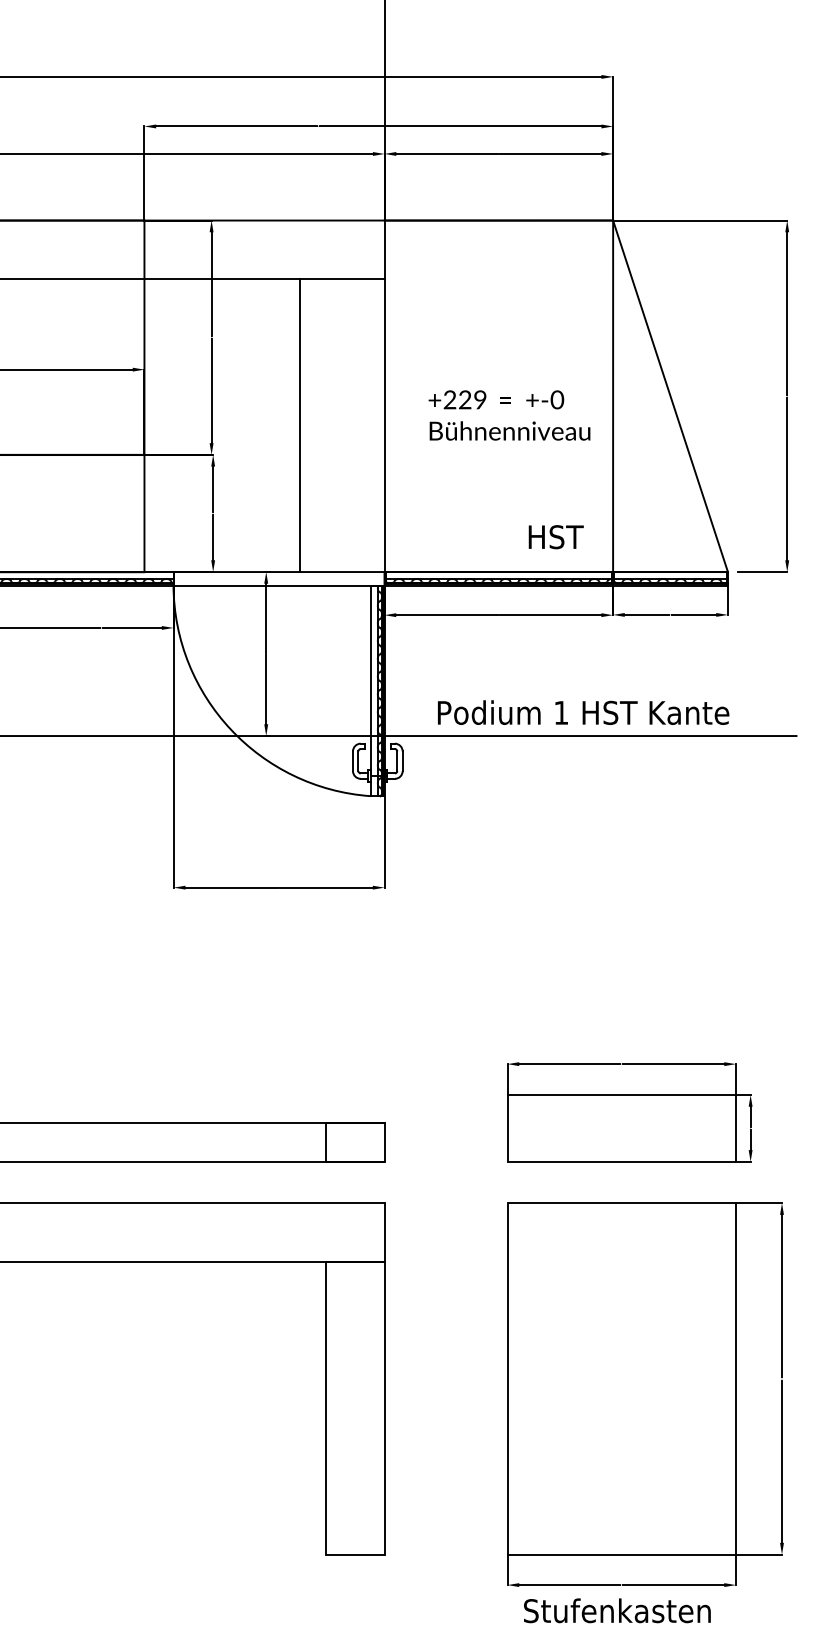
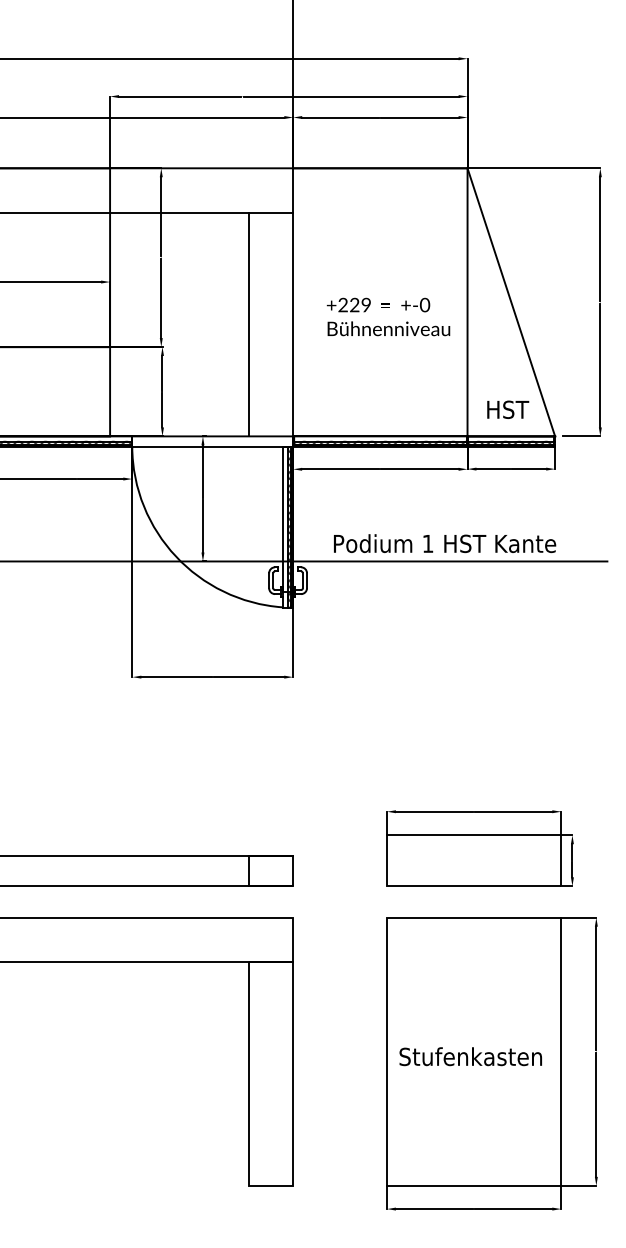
line: (299, 425) -> (248, 324), moved
text: (556, 536) -> (508, 409), moved
text: (616, 1610) -> (470, 1056), moved

